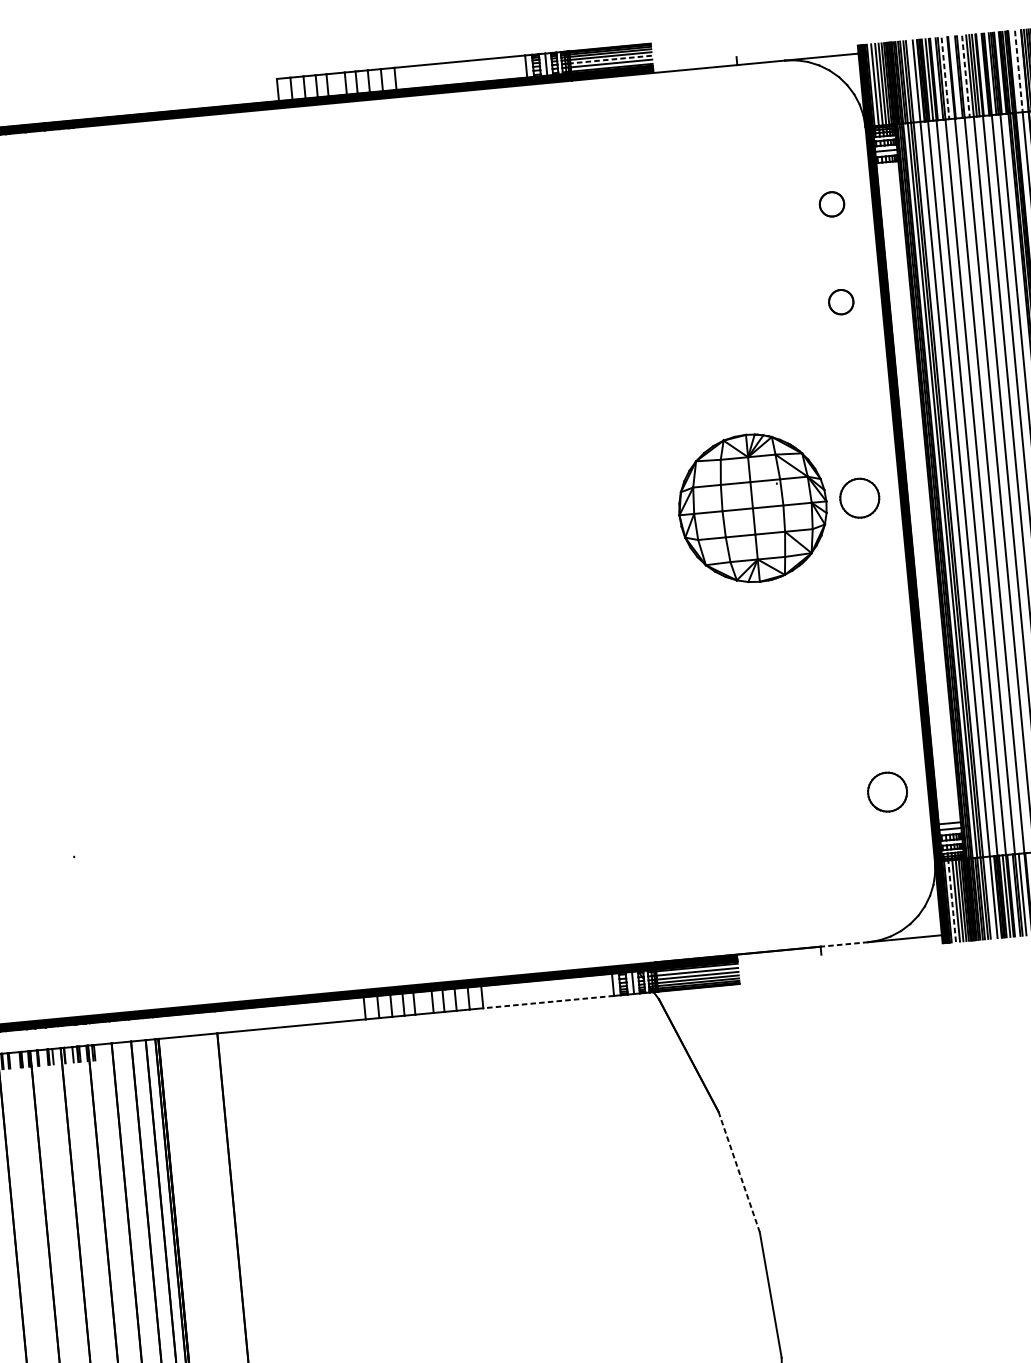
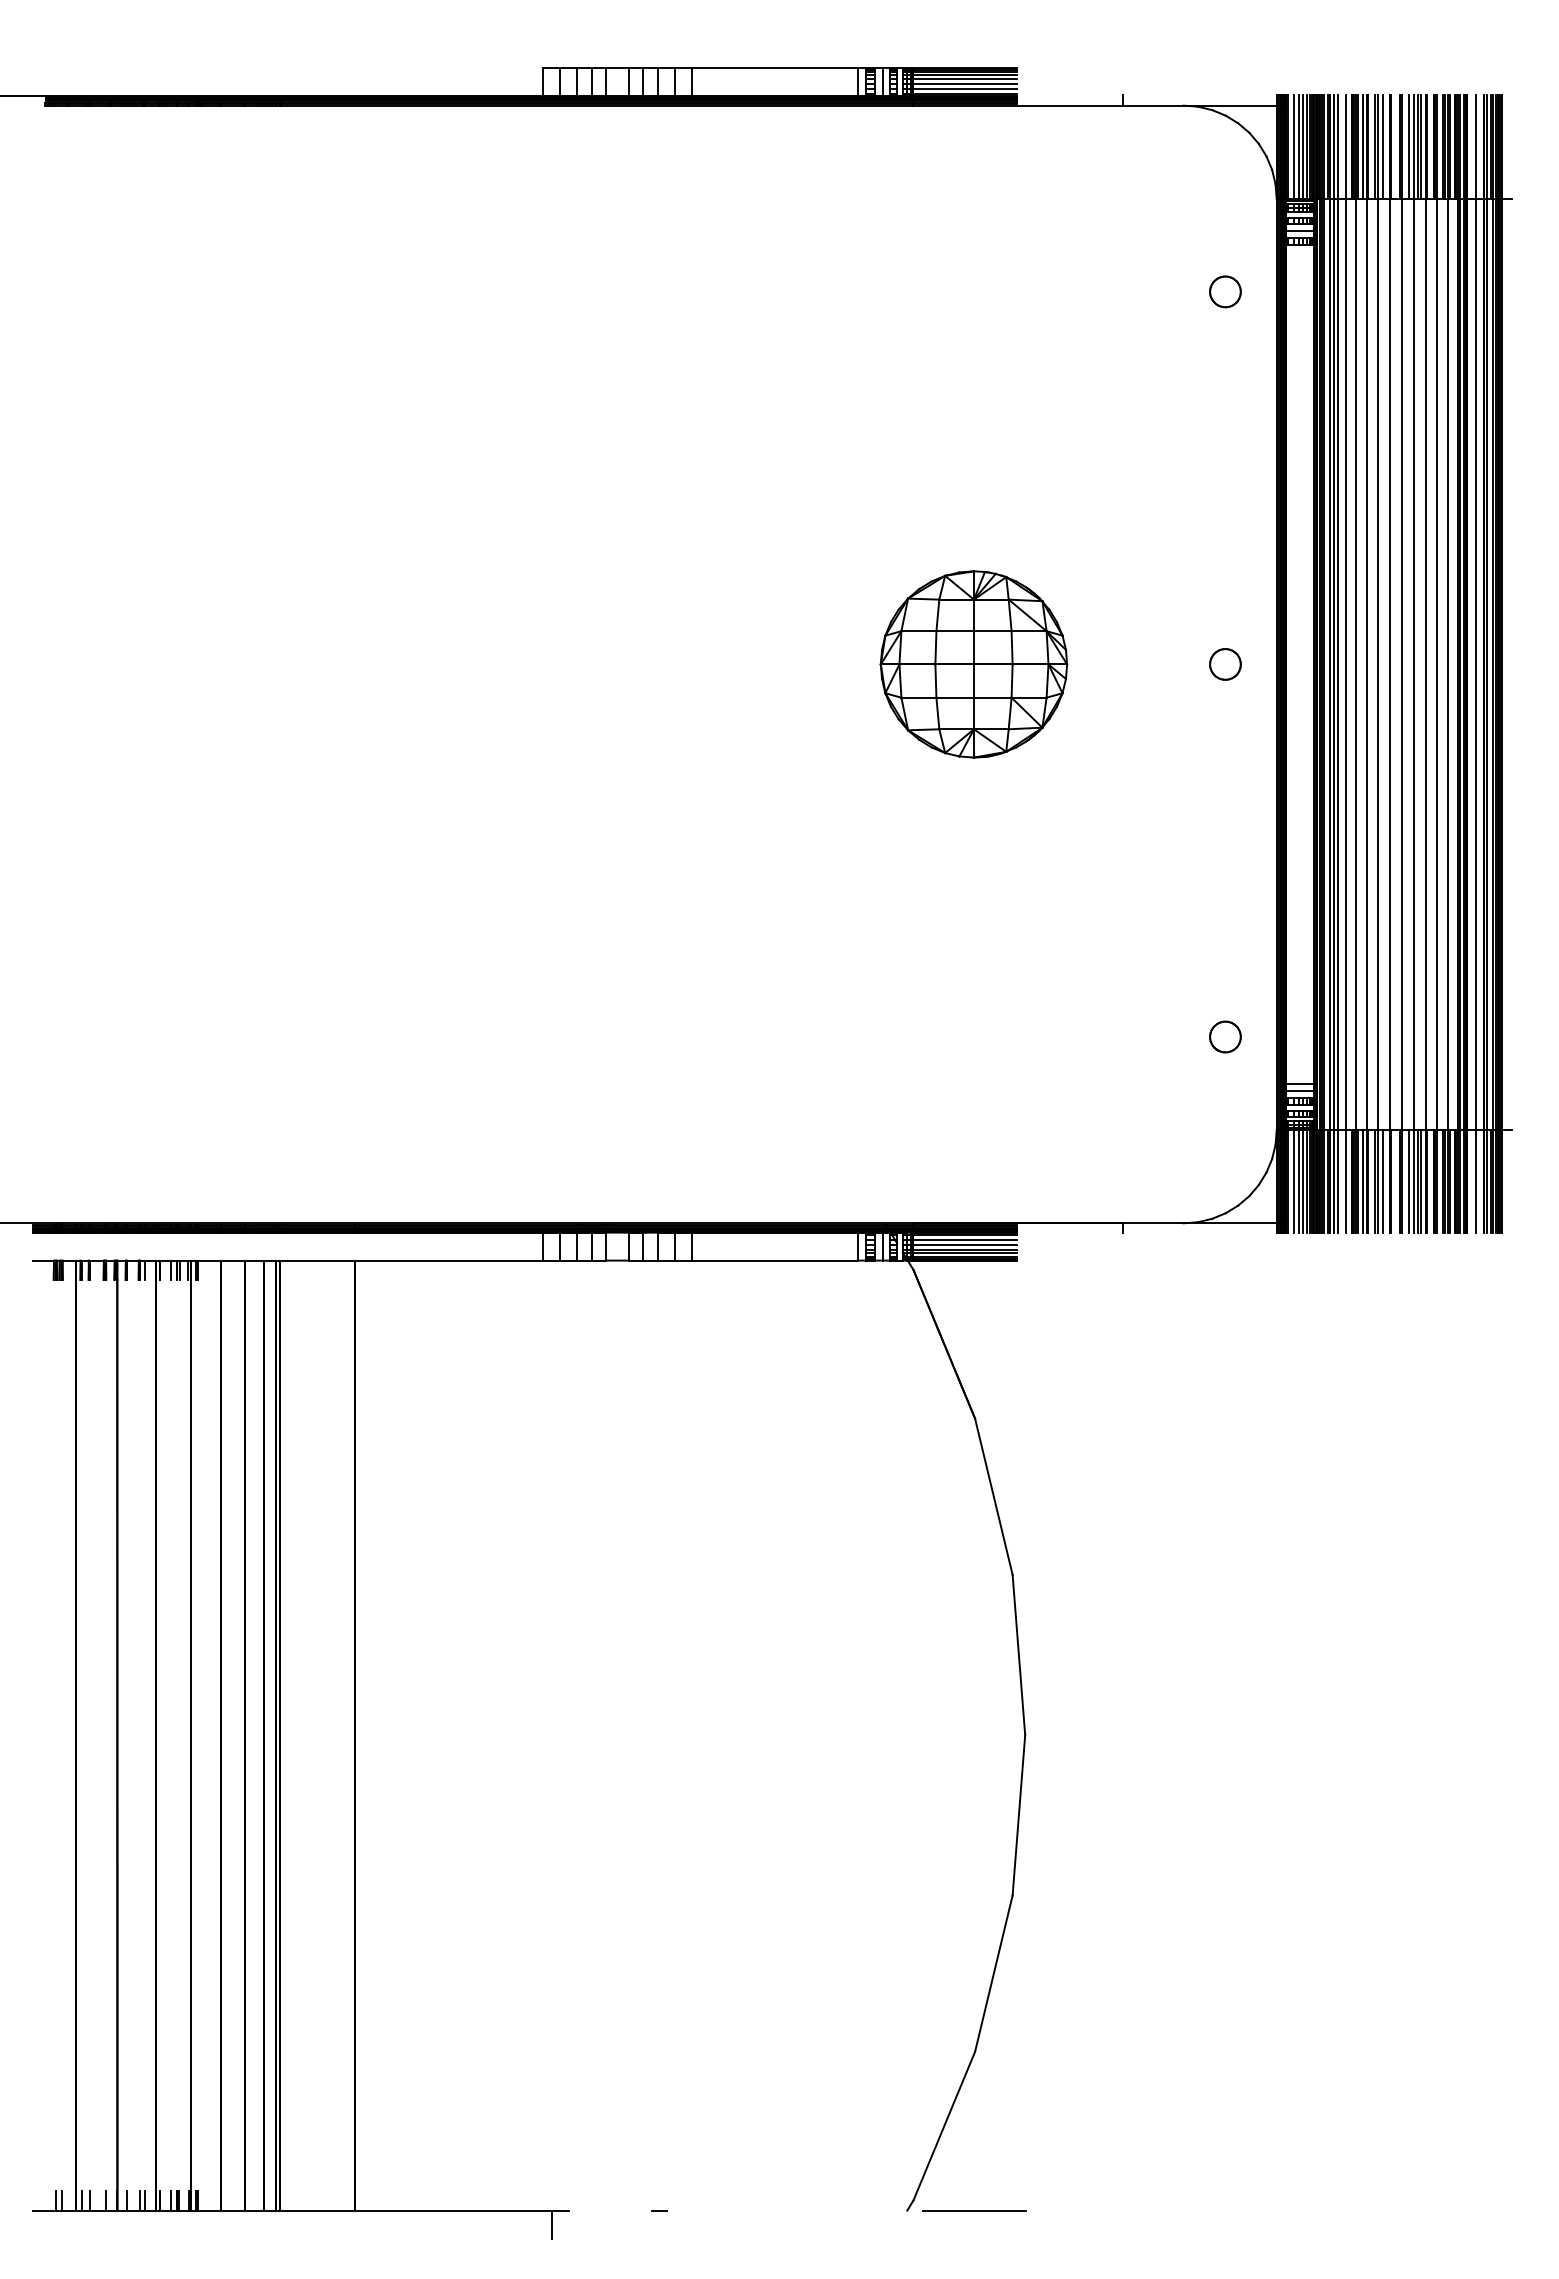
line: (611, 59) -> (965, 83), dashed -> solid
line: (1019, 71) -> (1476, 147), dashed -> solid
line: (965, 76) -> (1408, 147), dashed -> solid
line: (945, 78) -> (1382, 147), dashed -> solid
part: (841, 301) -> (1225, 415), removed
part: (859, 498) -> (1225, 664), size x0.62
part: (752, 508) -> (973, 664), moved
part: (887, 791) -> (1225, 1036), size x0.62
line: (952, 901) -> (1293, 1181), dashed -> solid
line: (843, 944) -> (1152, 1223), dashed -> solid
line: (548, 1002) -> (774, 1260), dashed -> solid
line: (738, 1172) -> (993, 1497), dashed -> solid

